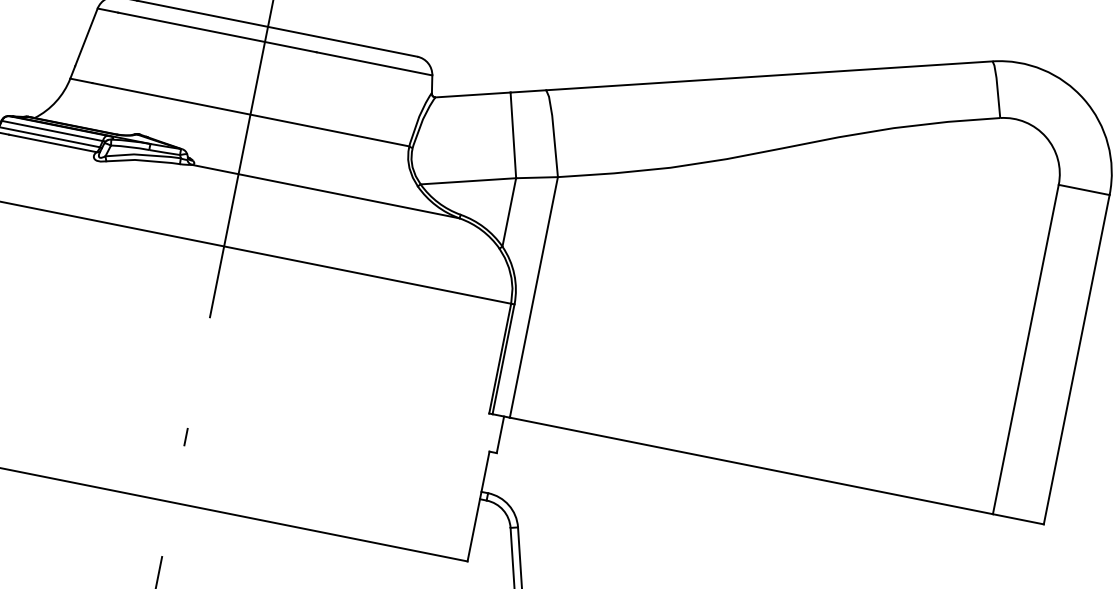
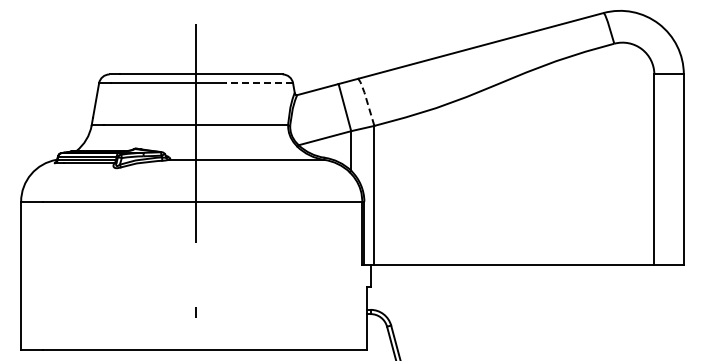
line: (374, 64) -> (259, 83), solid -> dashed
line: (553, 130) -> (366, 100), solid -> dashed

